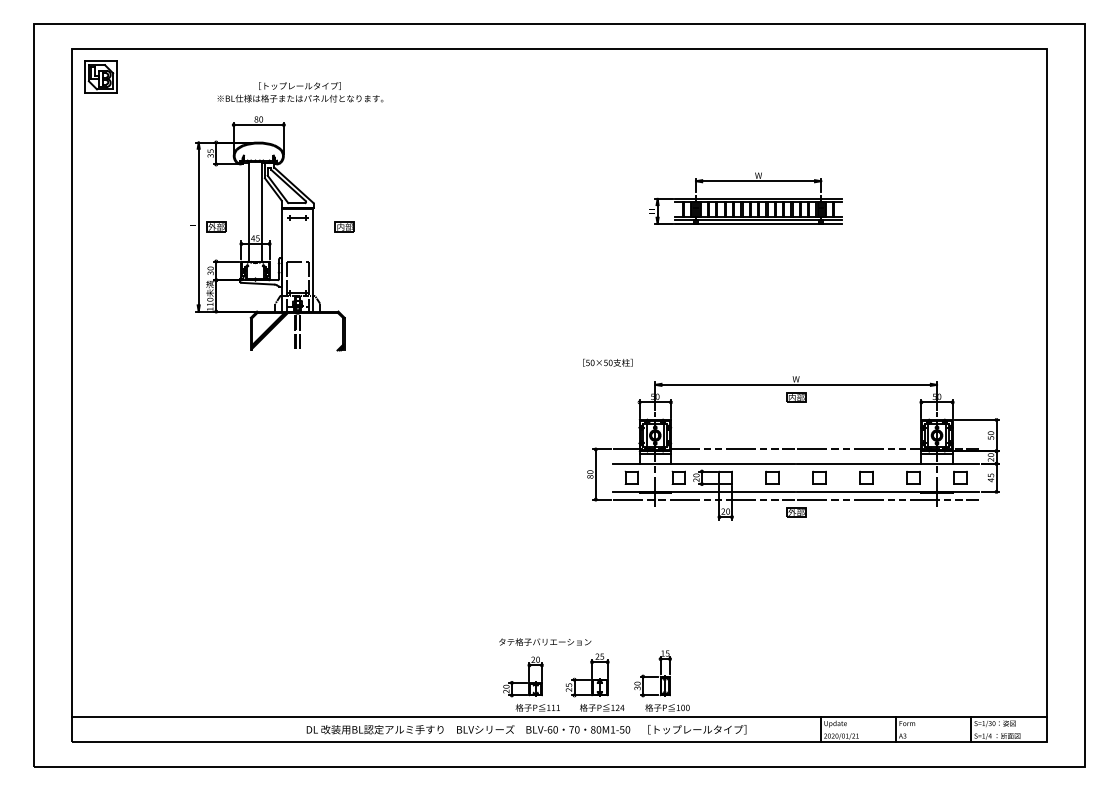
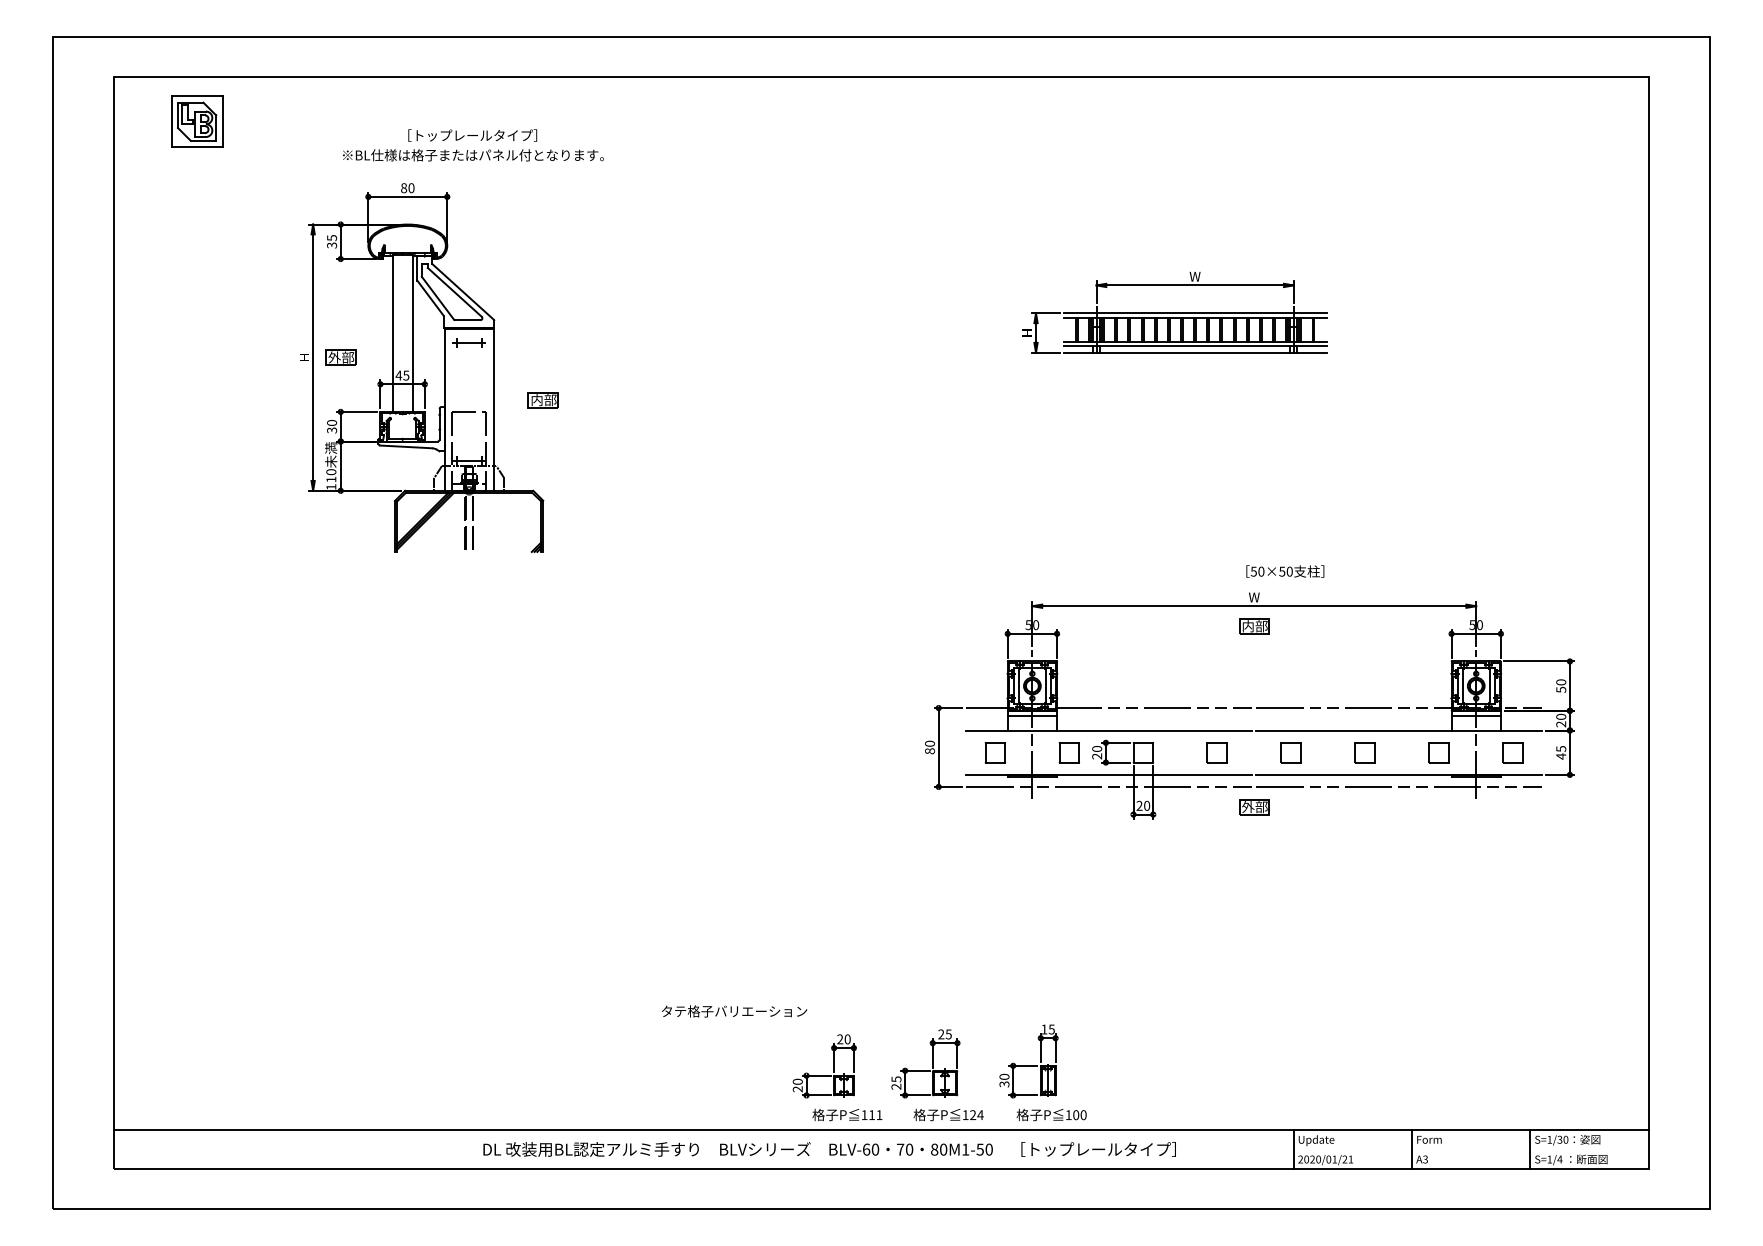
part: (100, 76) -> (196, 120), moved
part: (344, 226) -> (542, 399), moved
text: (607, 362) -> (1284, 571), moved
text: (545, 641) -> (734, 1010), moved

